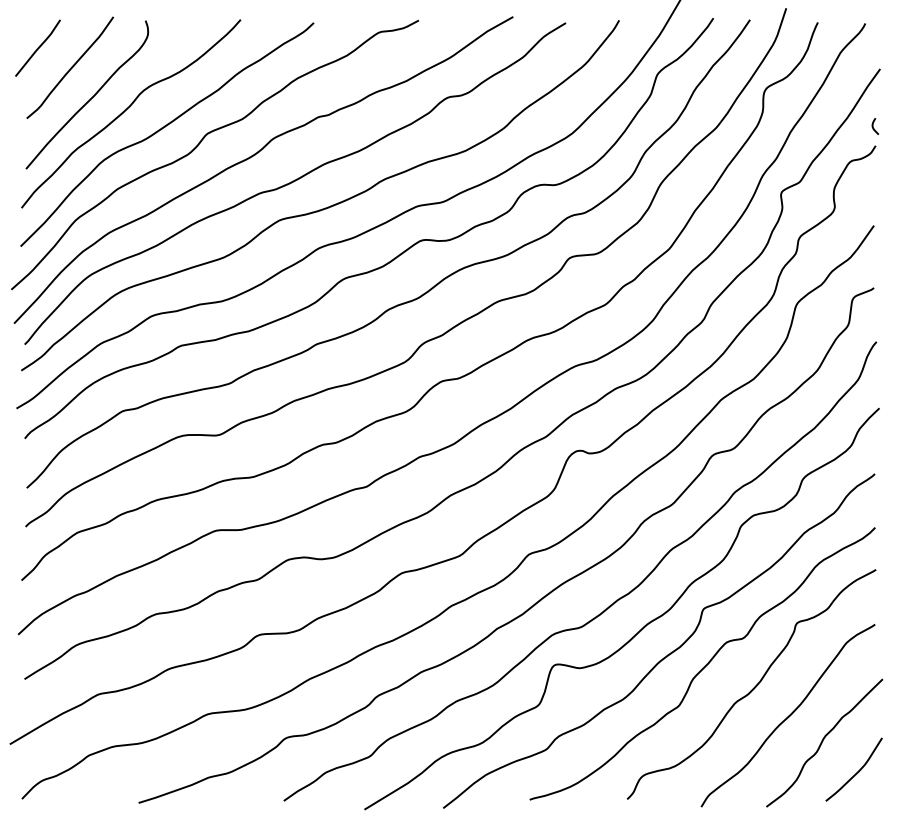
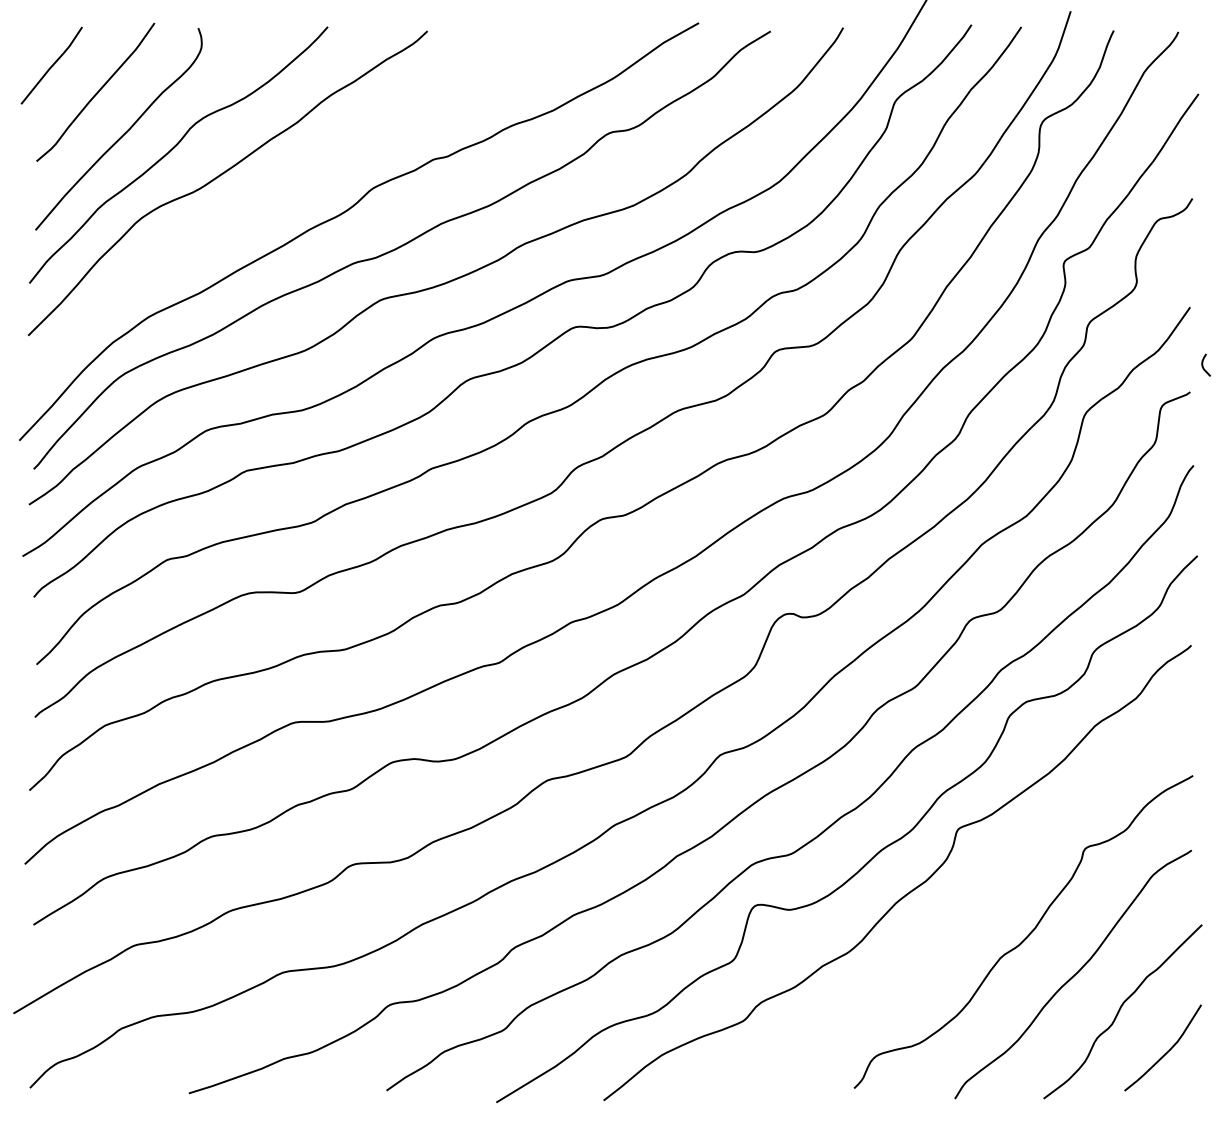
curve: (873, 125) -> (1203, 364), moved
curve: (199, 145) -> (271, 197), removed
curve: (705, 665) -> (960, 906), removed

